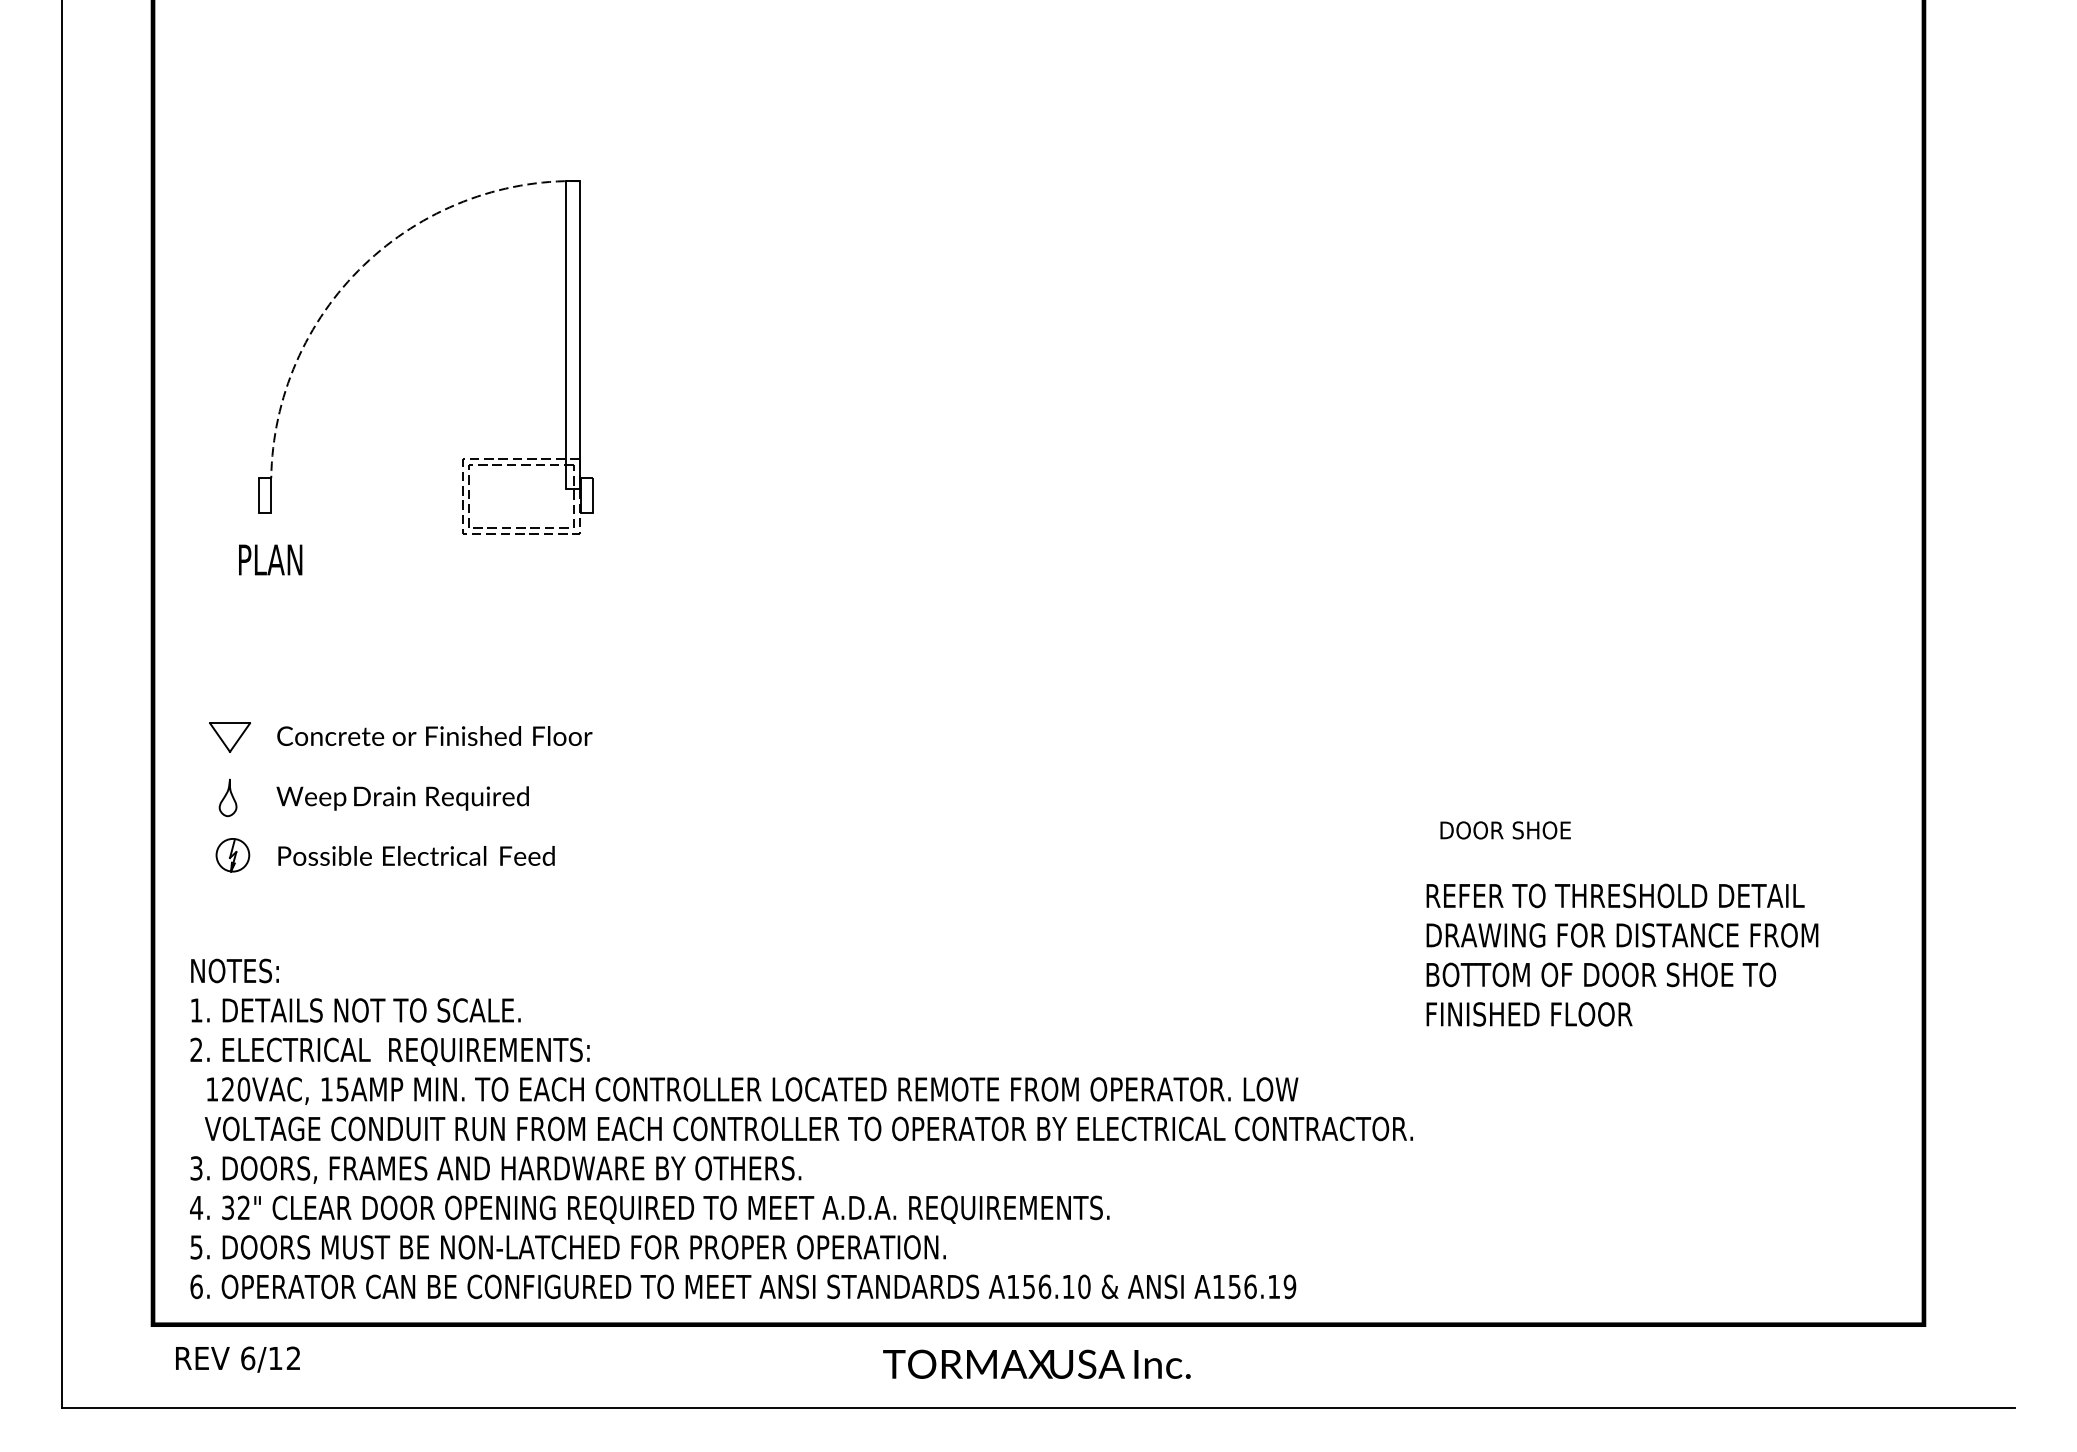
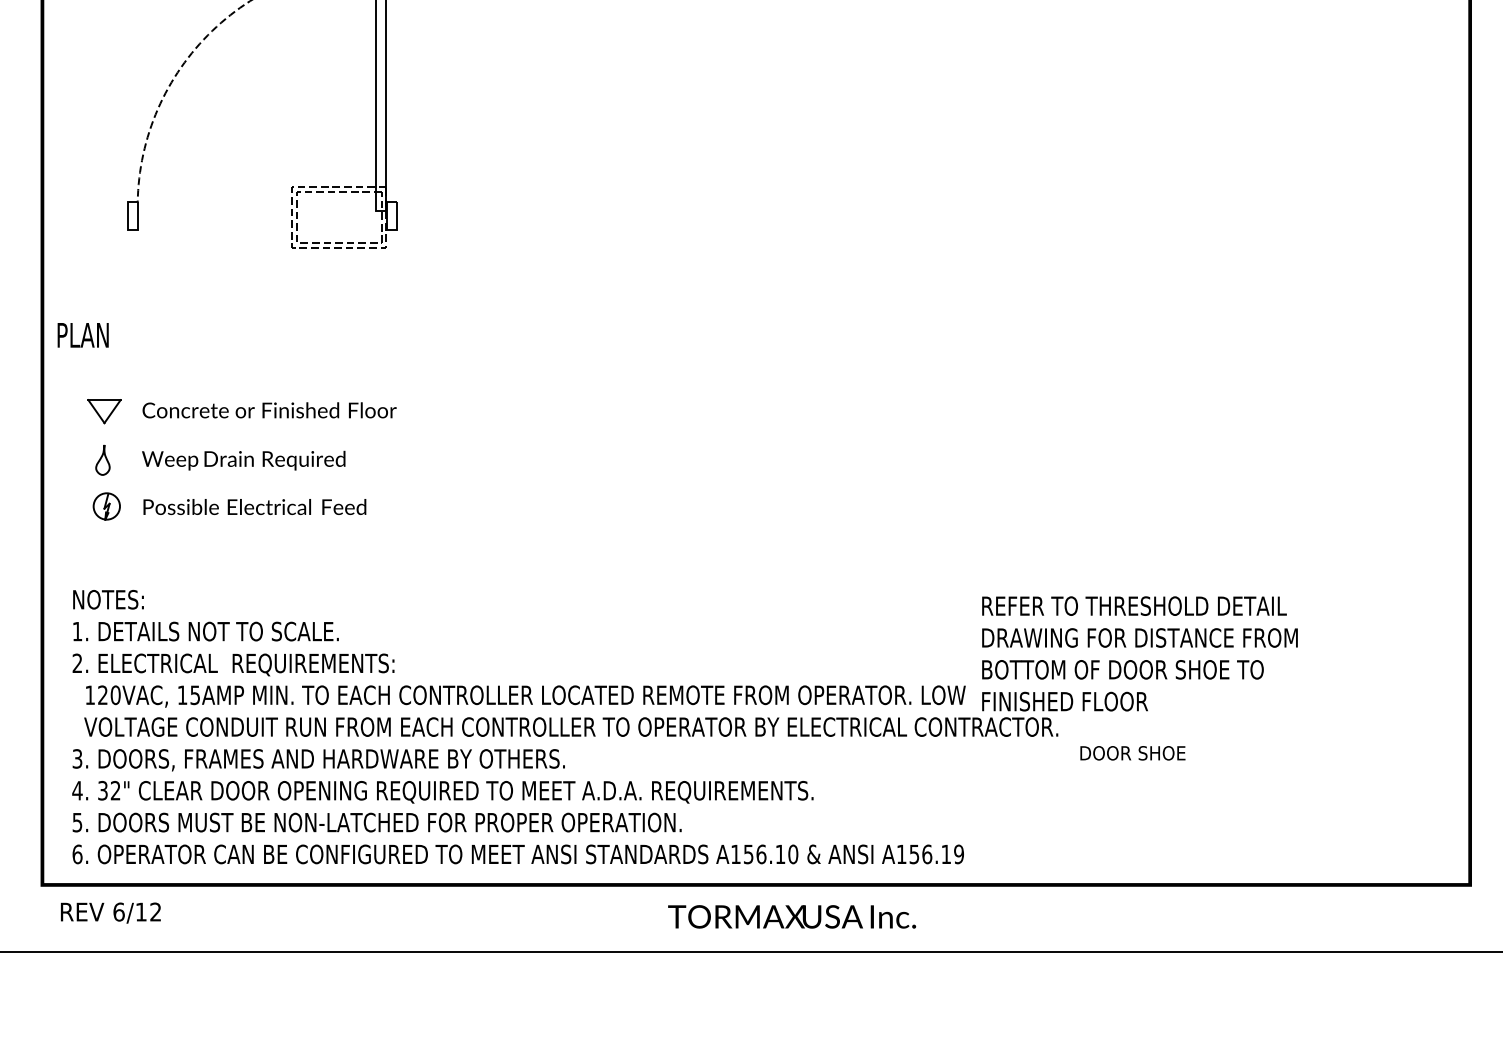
text: (270, 559) -> (83, 334), moved
text: (1505, 830) -> (1132, 753), moved
text: (1622, 954) -> (1140, 653), moved
text: (1036, 1363) -> (791, 916), moved

